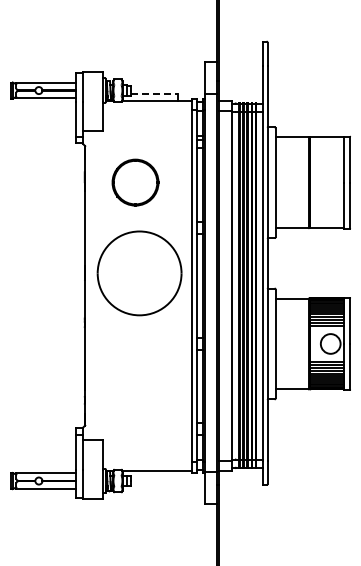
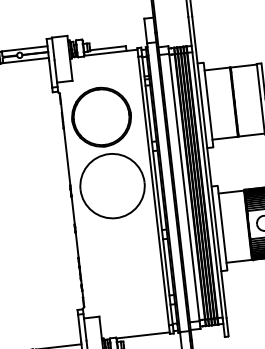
line: (154, 94) -> (108, 48), dashed -> solid
part: (135, 182) -> (101, 117), size x1.67

